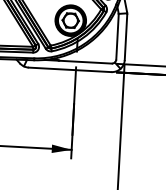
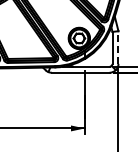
line: (126, 38) -> (118, 48), solid -> dashed

